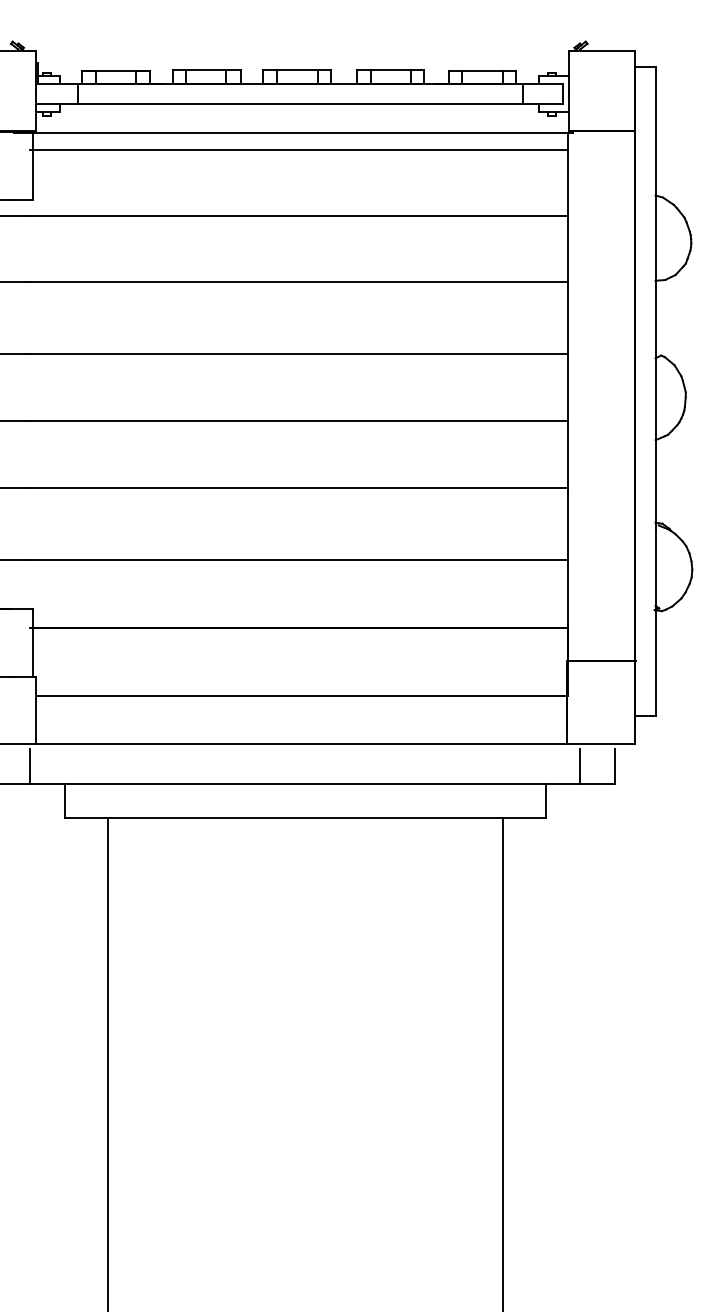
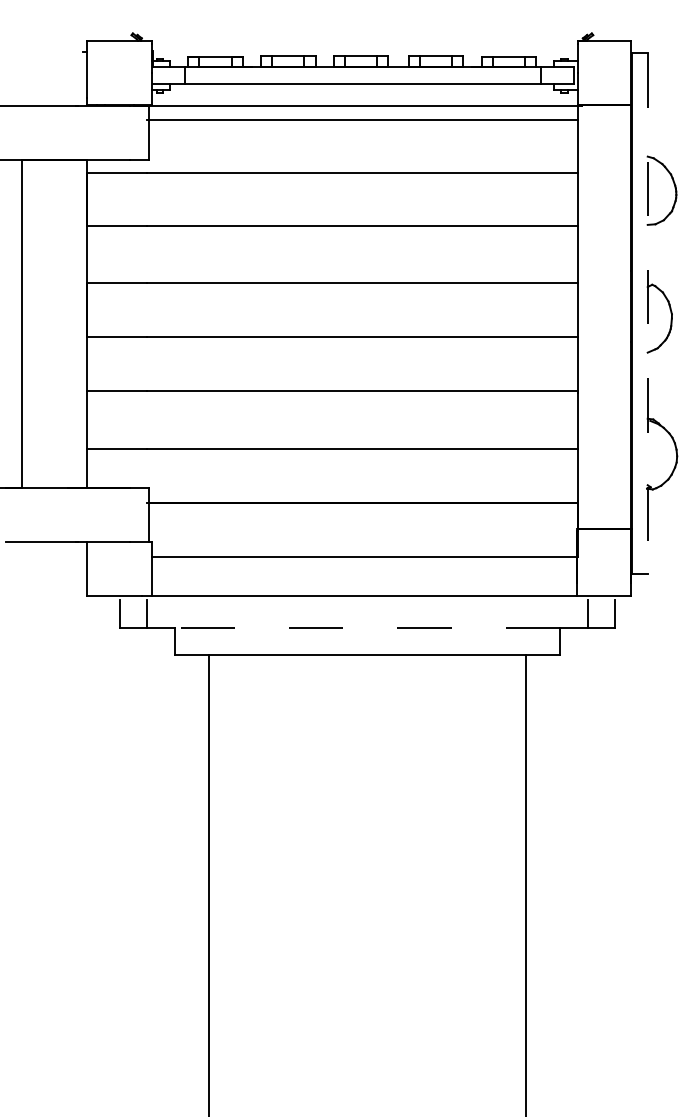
line: (655, 392) -> (647, 314), solid -> dashed
line: (305, 783) -> (367, 627), solid -> dashed

